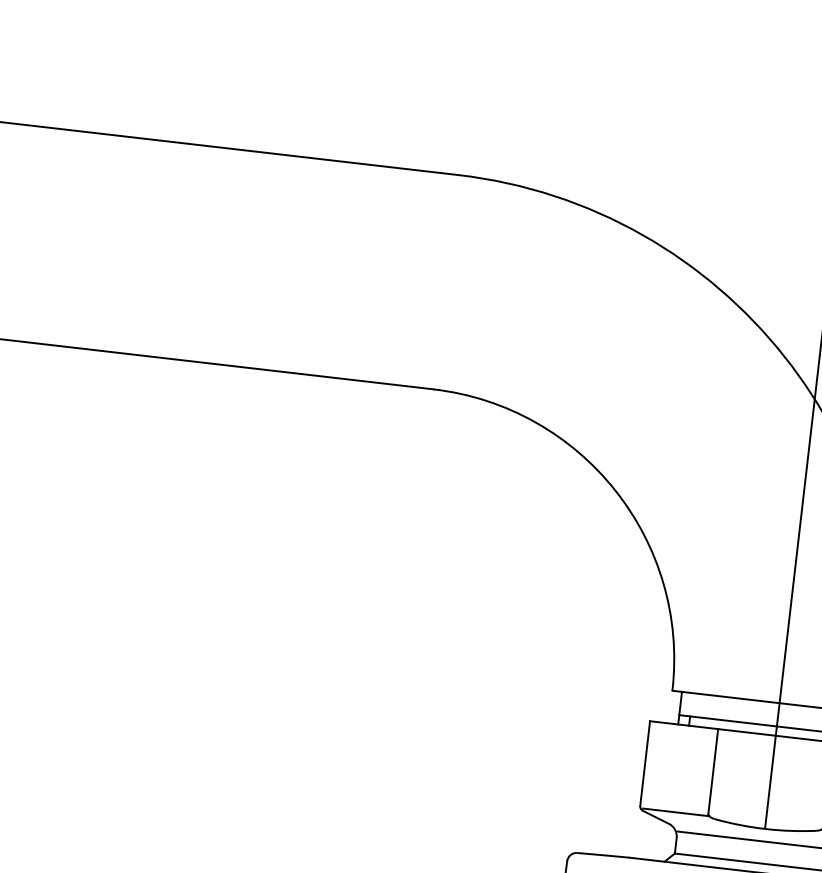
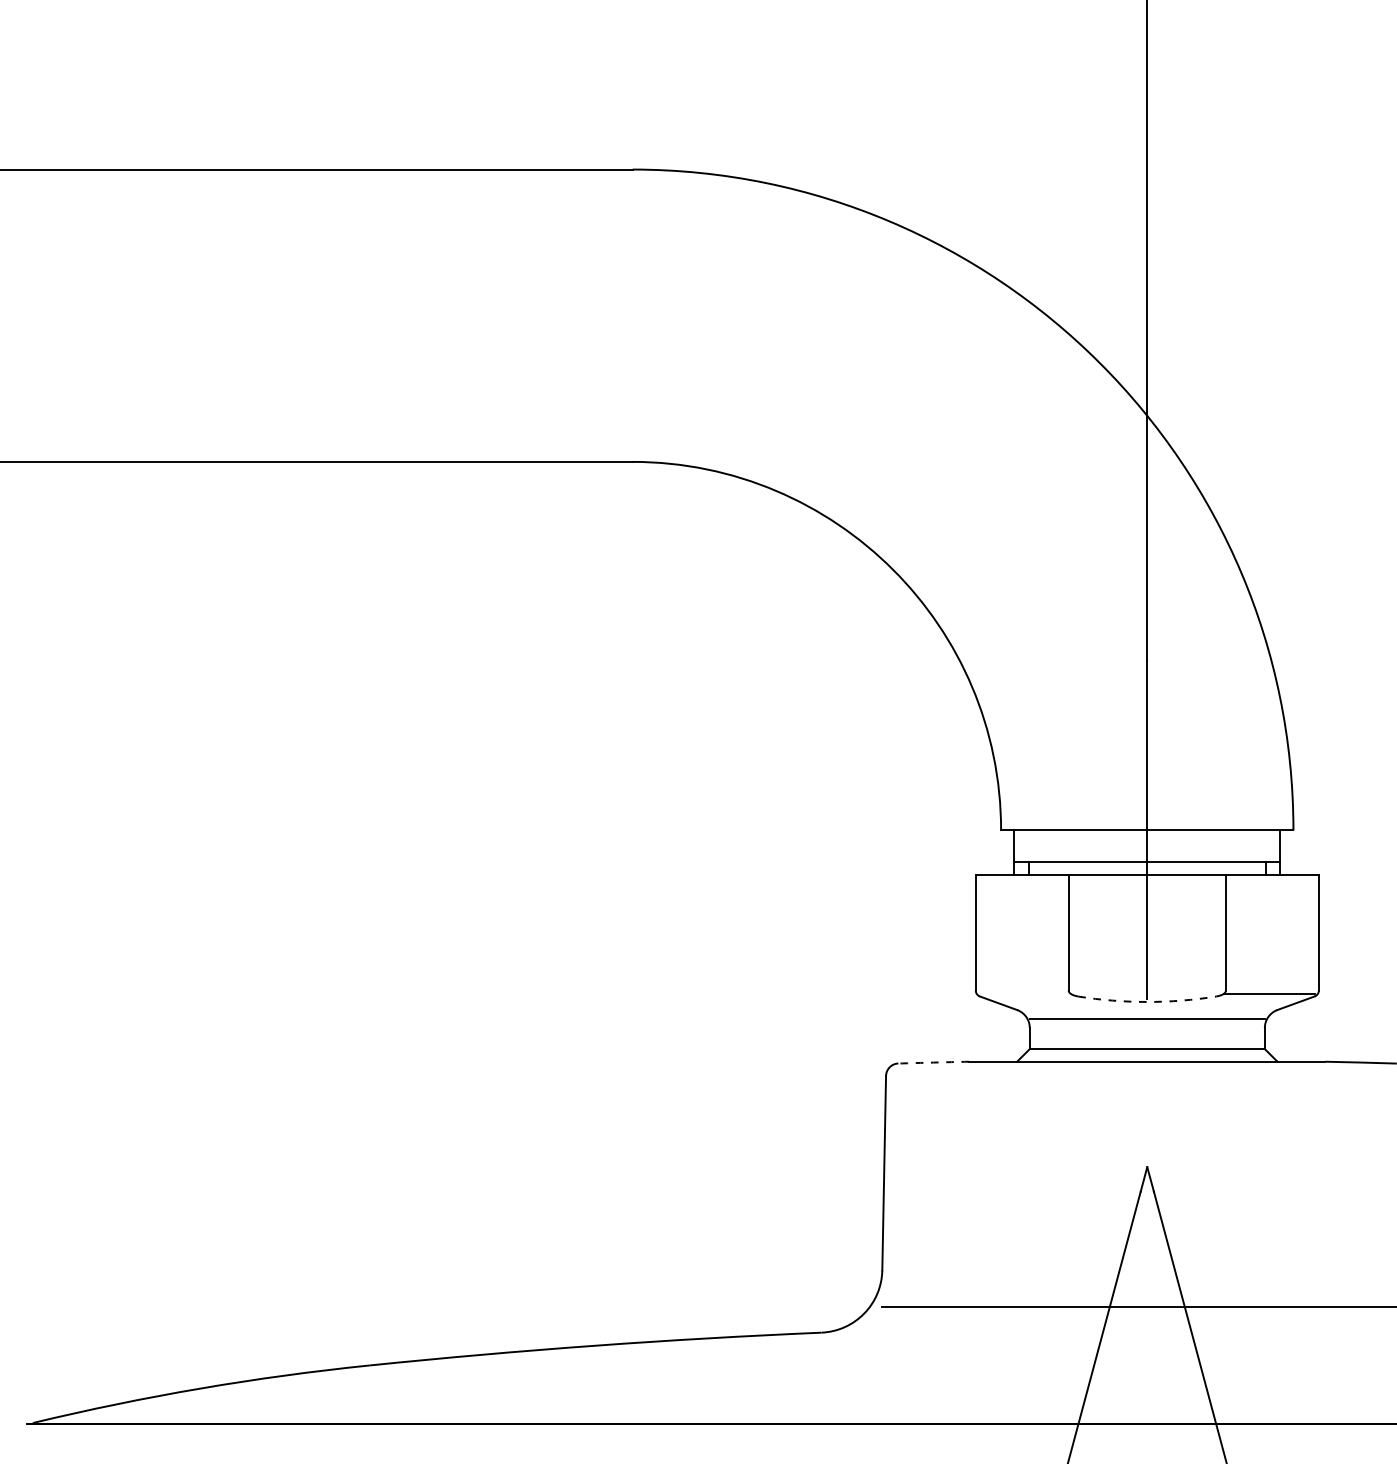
line: (675, 812) -> (1024, 993), removed
arc: (765, 828) -> (1147, 1001), solid -> dashed
arc: (603, 855) -> (933, 1062), solid -> dashed

